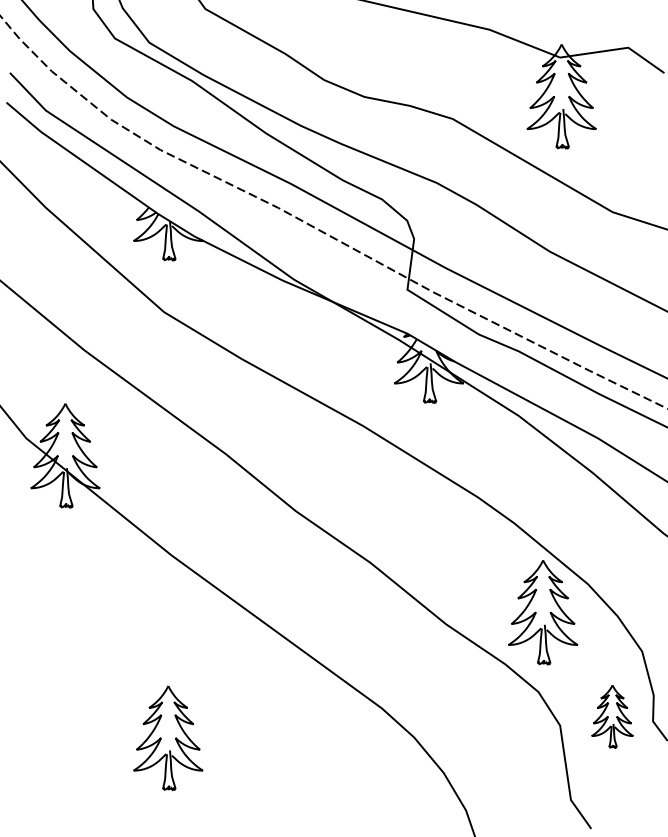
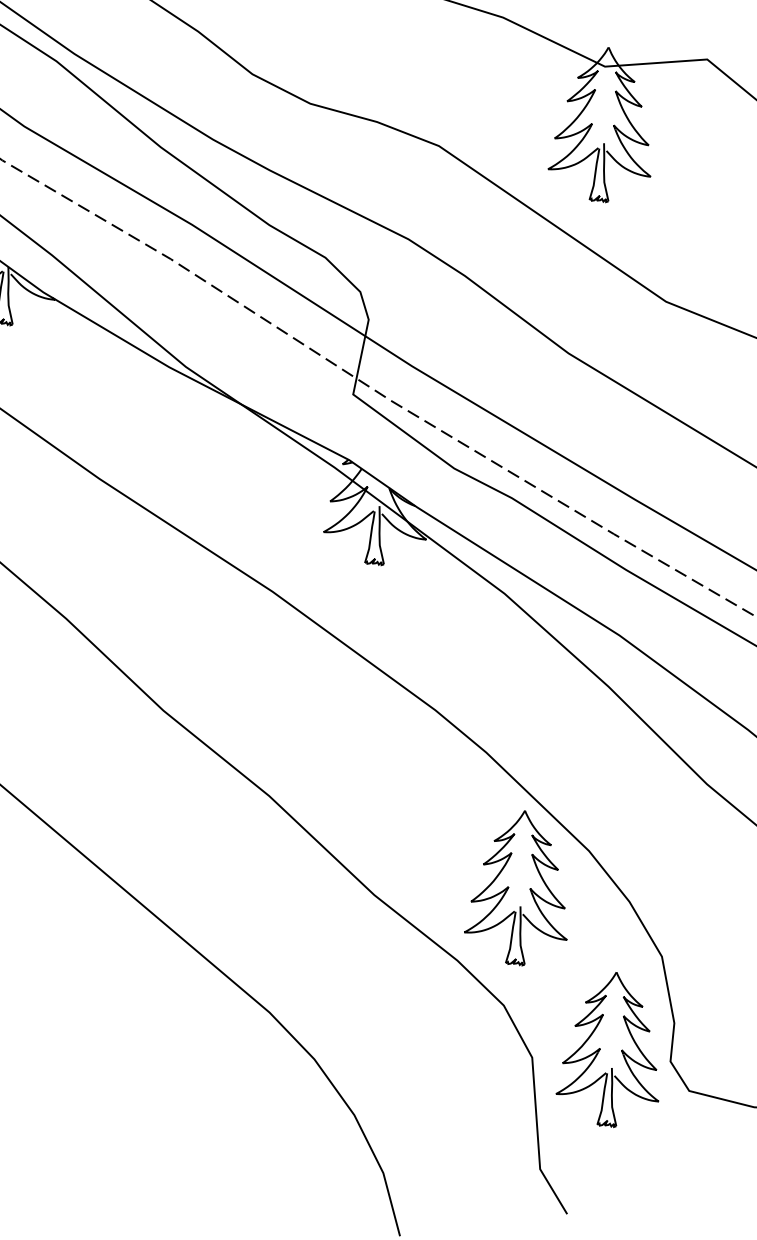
part: (612, 716) -> (610, 1049), size x1.67

